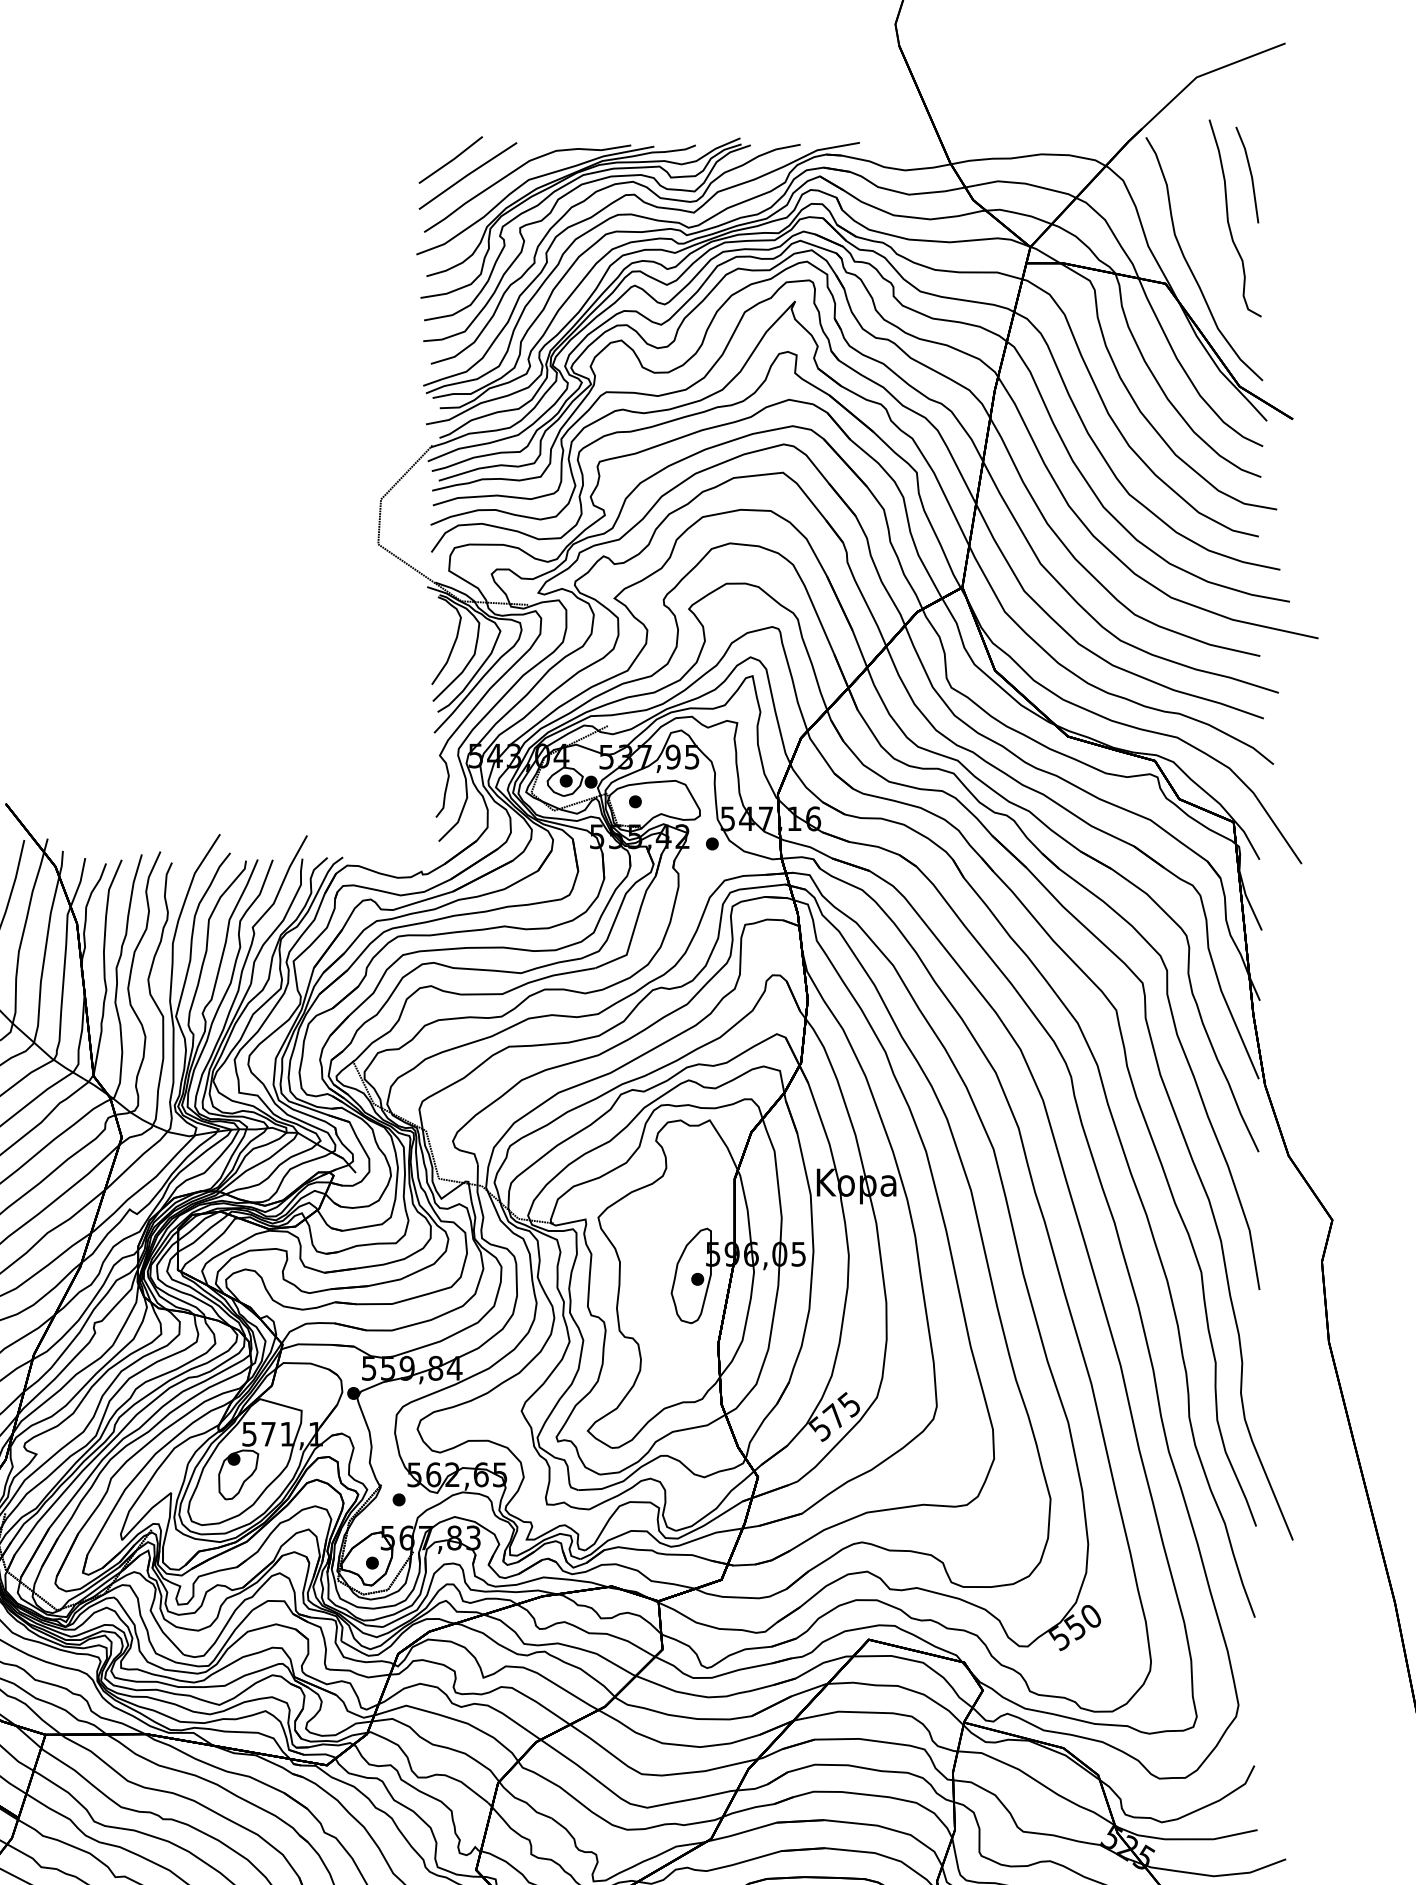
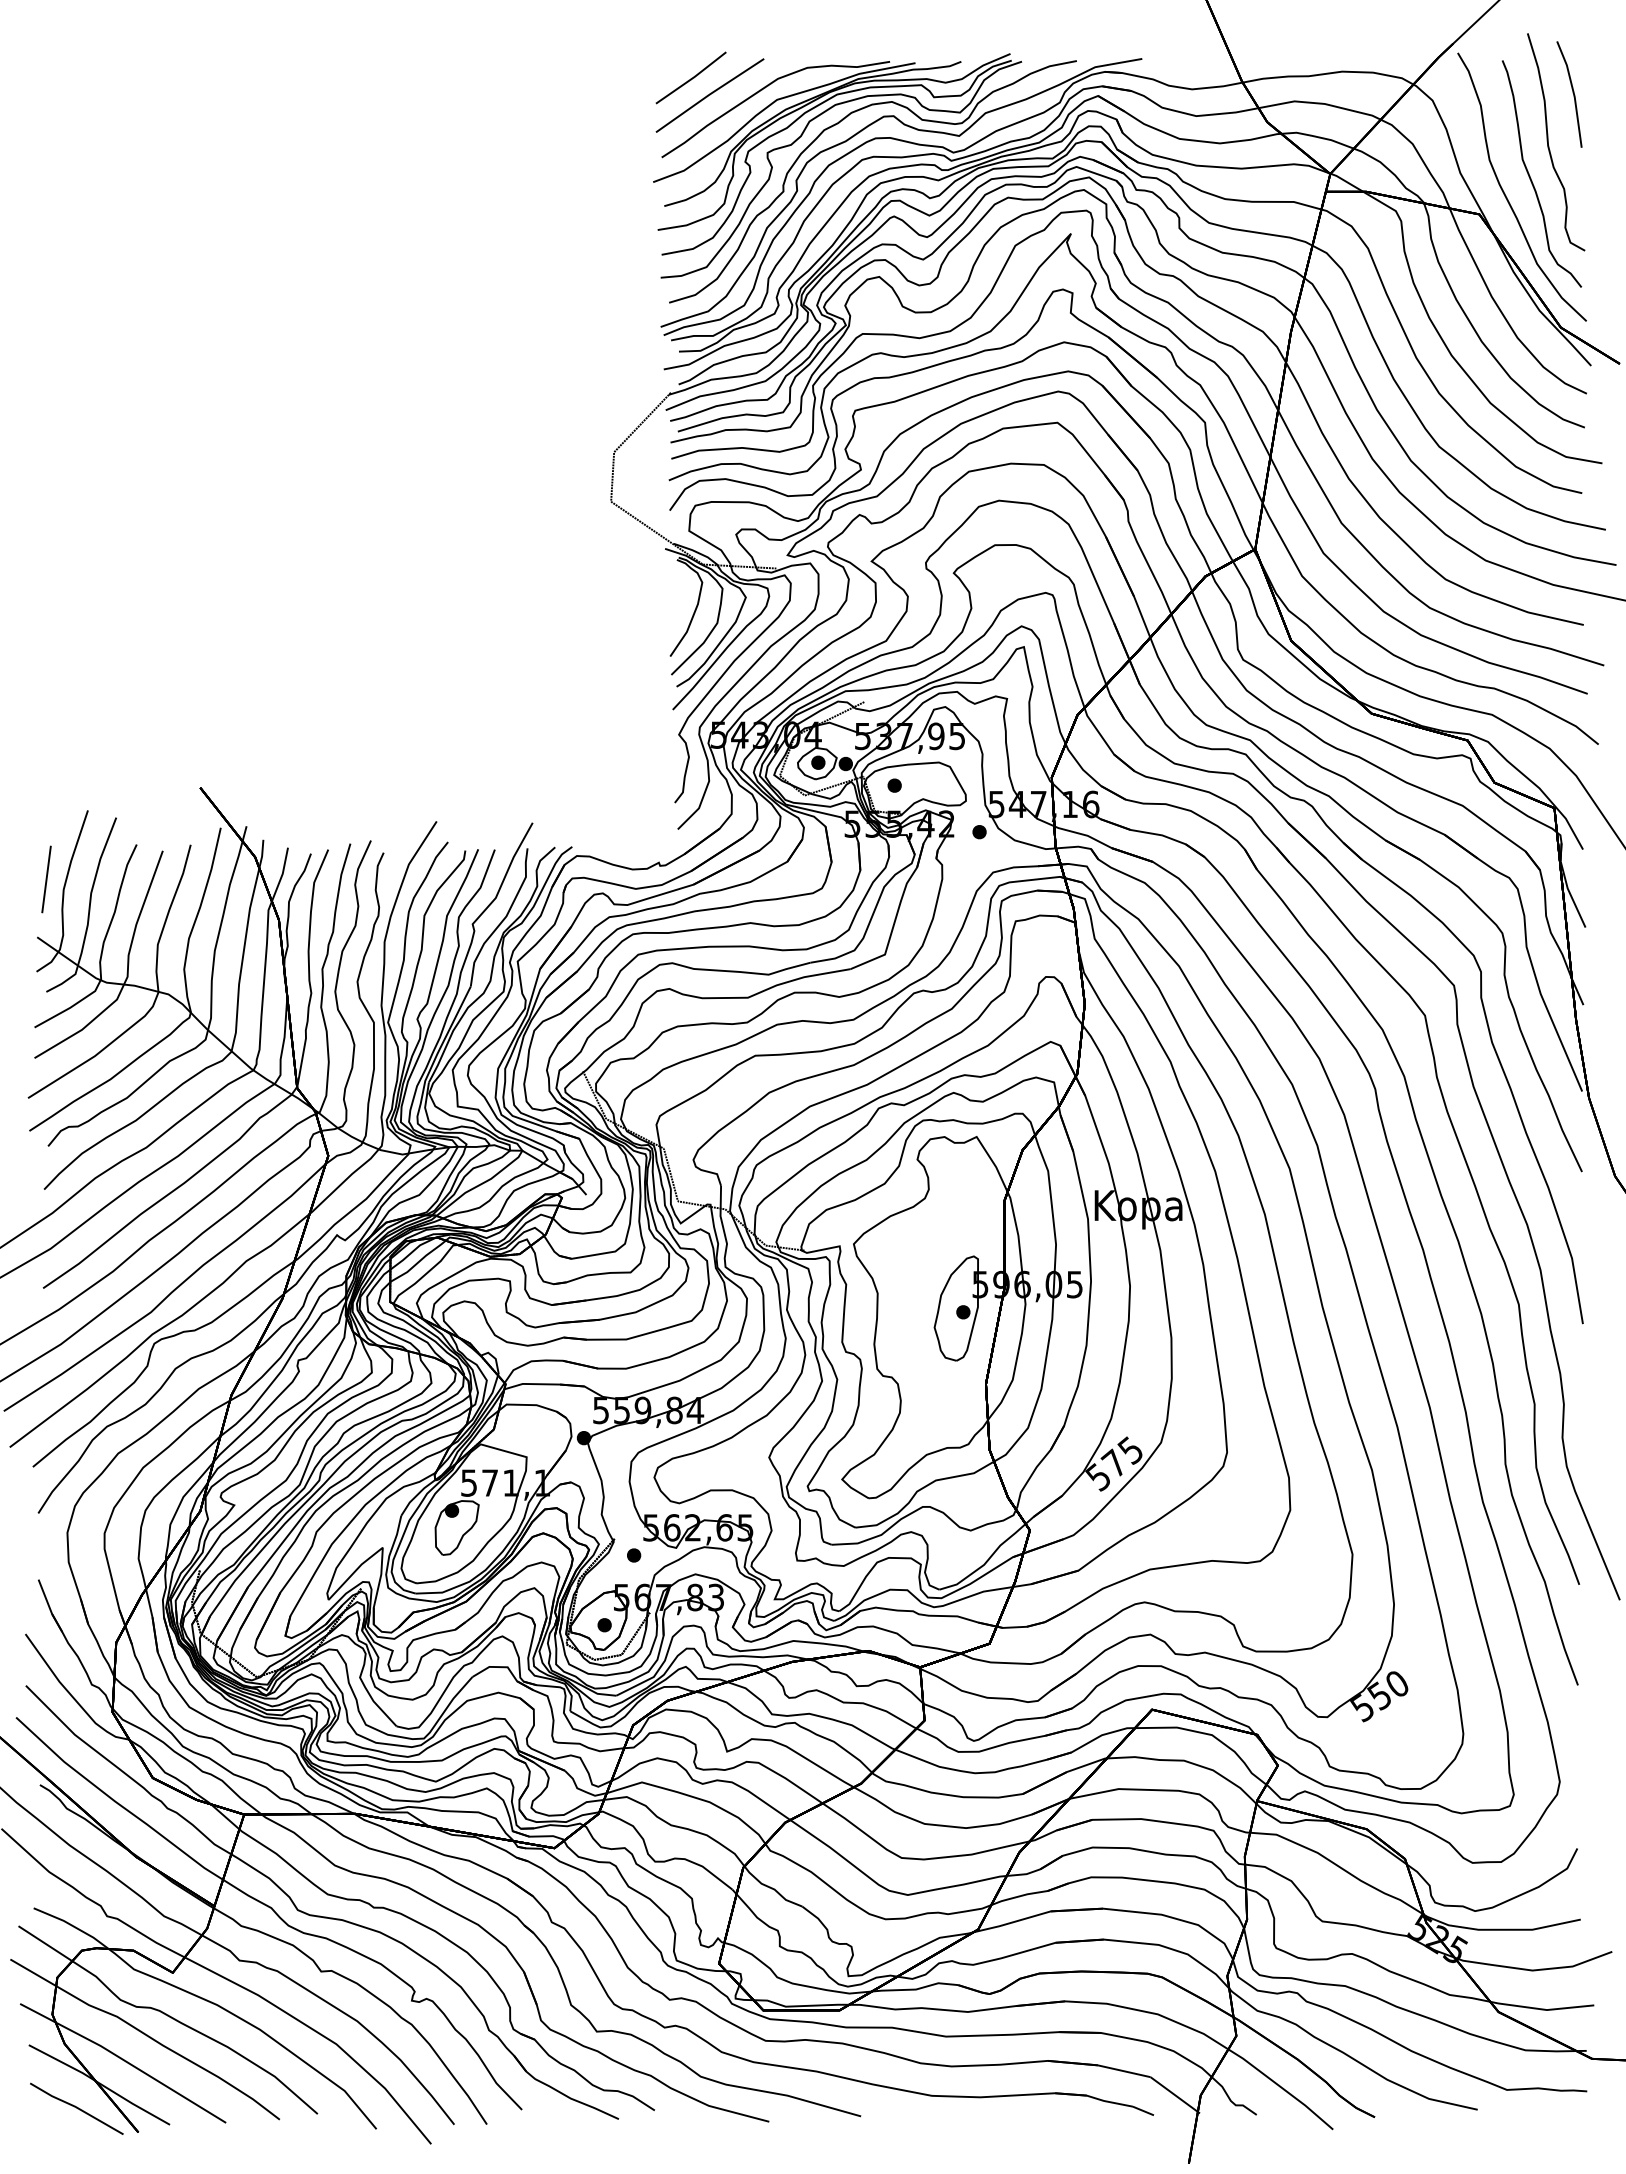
part: (1211, 248) -> (1530, 175), added

